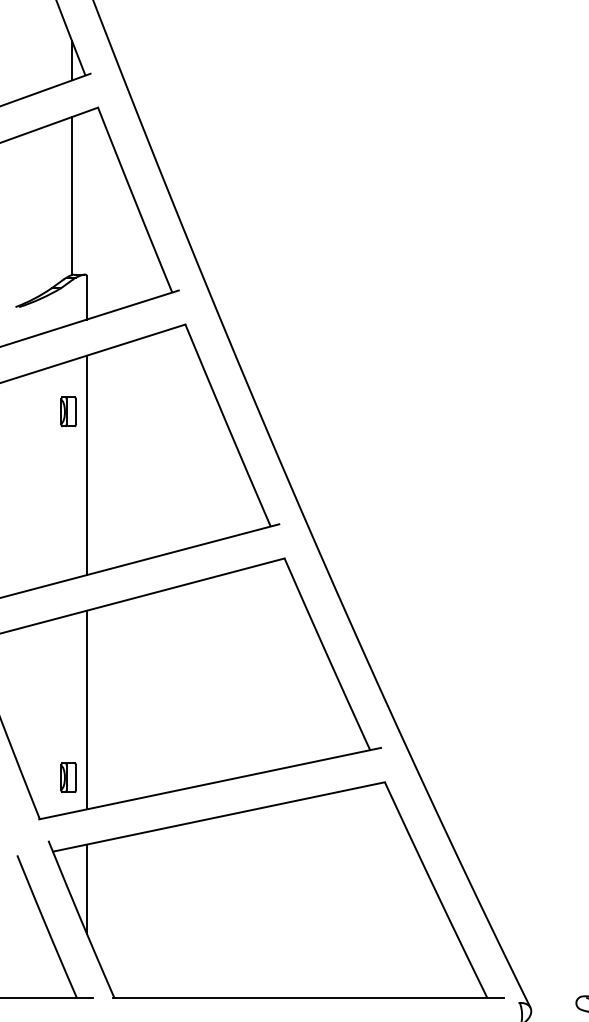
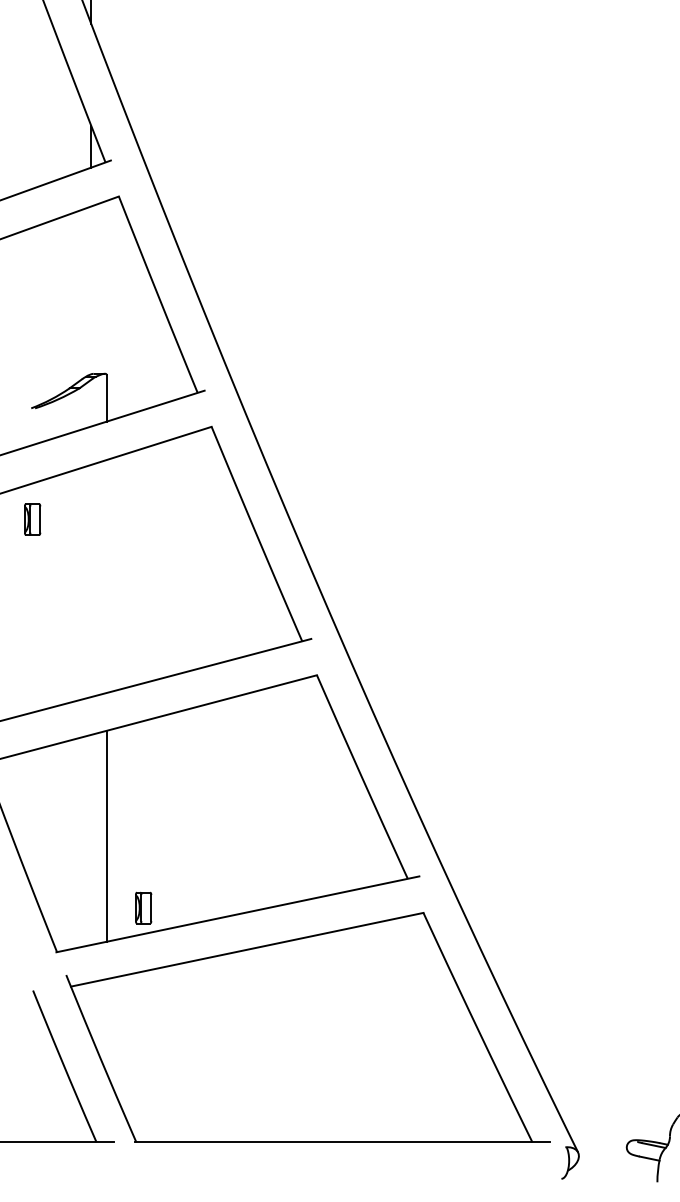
line: (72, 196) -> (91, 290), removed
part: (68, 411) -> (32, 519), moved
line: (86, 464) -> (106, 575), removed
part: (68, 777) -> (143, 907), moved
line: (86, 889) -> (106, 1026), removed

